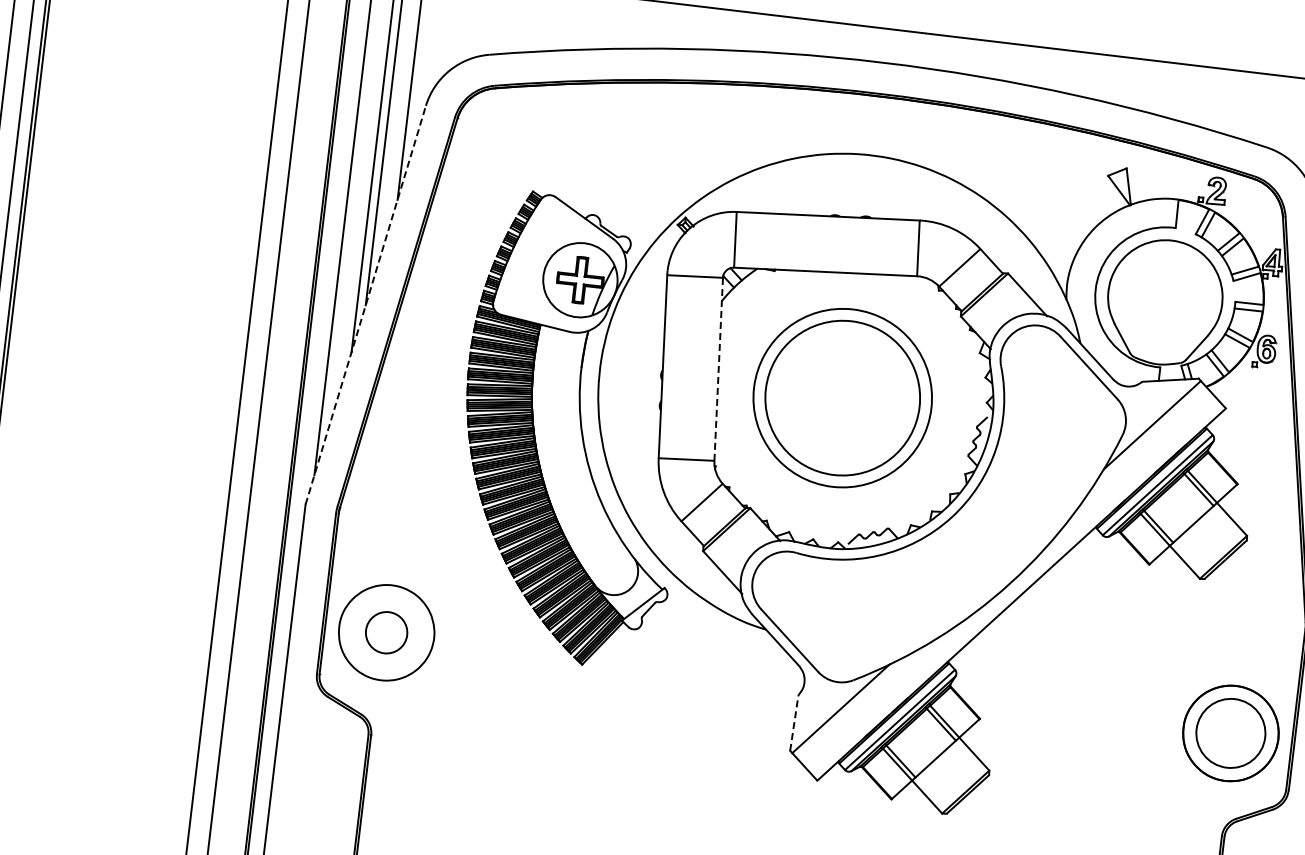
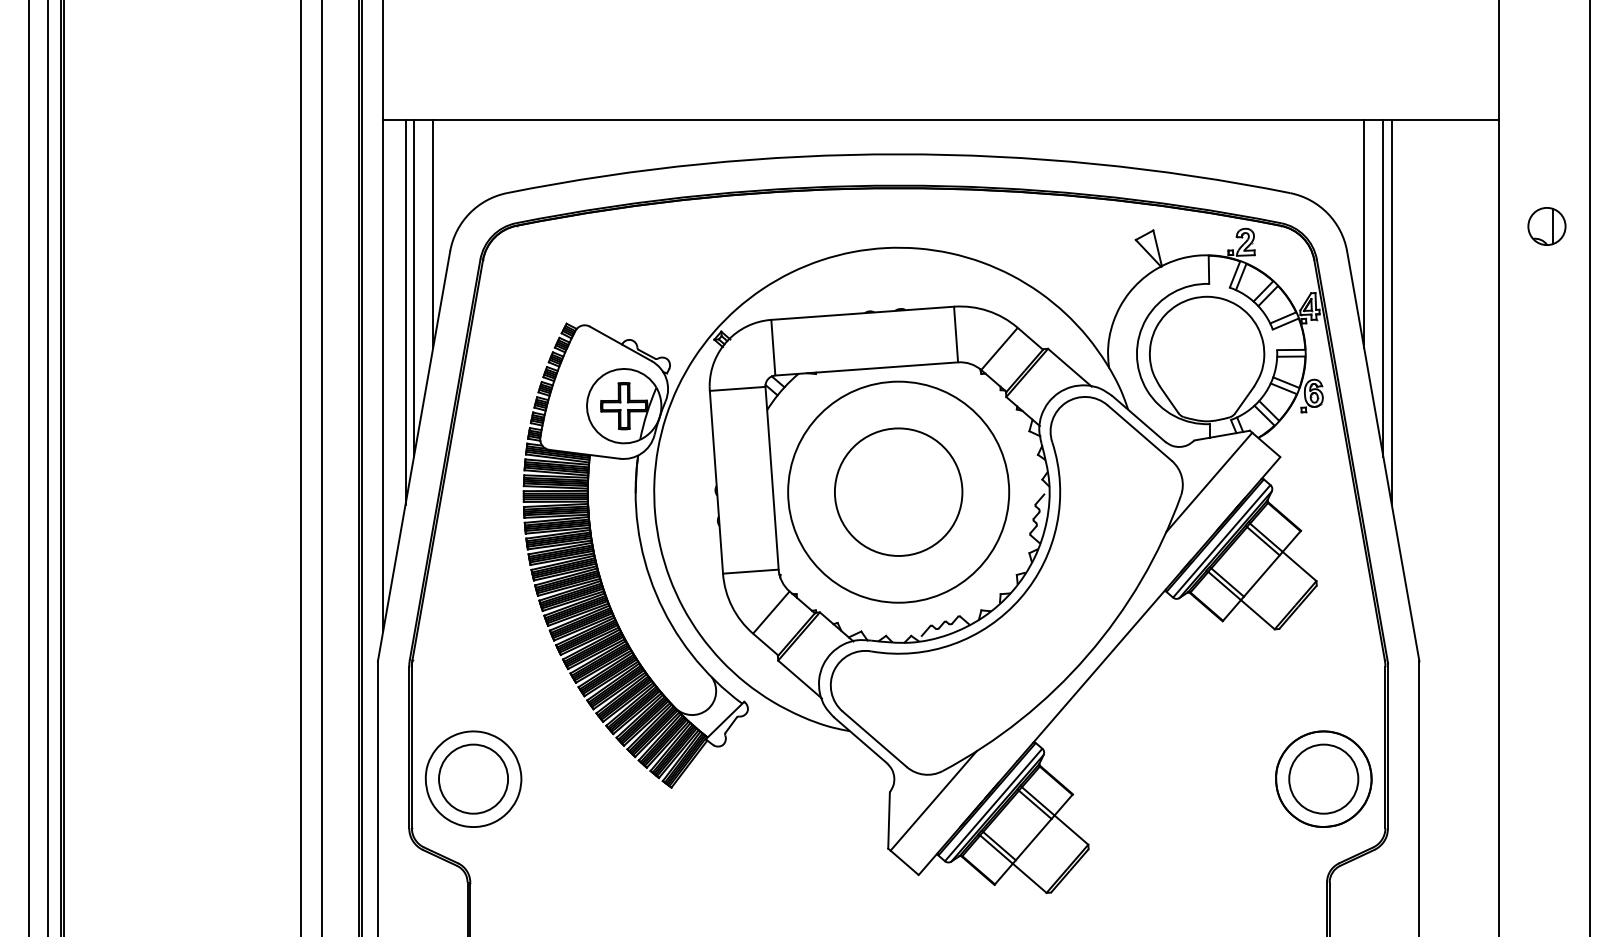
line: (366, 304) -> (414, 455), dashed -> solid
line: (719, 369) -> (772, 478), dashed -> solid
circle: (842, 397) -> (898, 491), size x0.71
circle: (842, 397) -> (898, 491), size x1.43
circle: (386, 632) -> (473, 778), size x1.67
line: (794, 722) -> (889, 819), dashed -> solid

